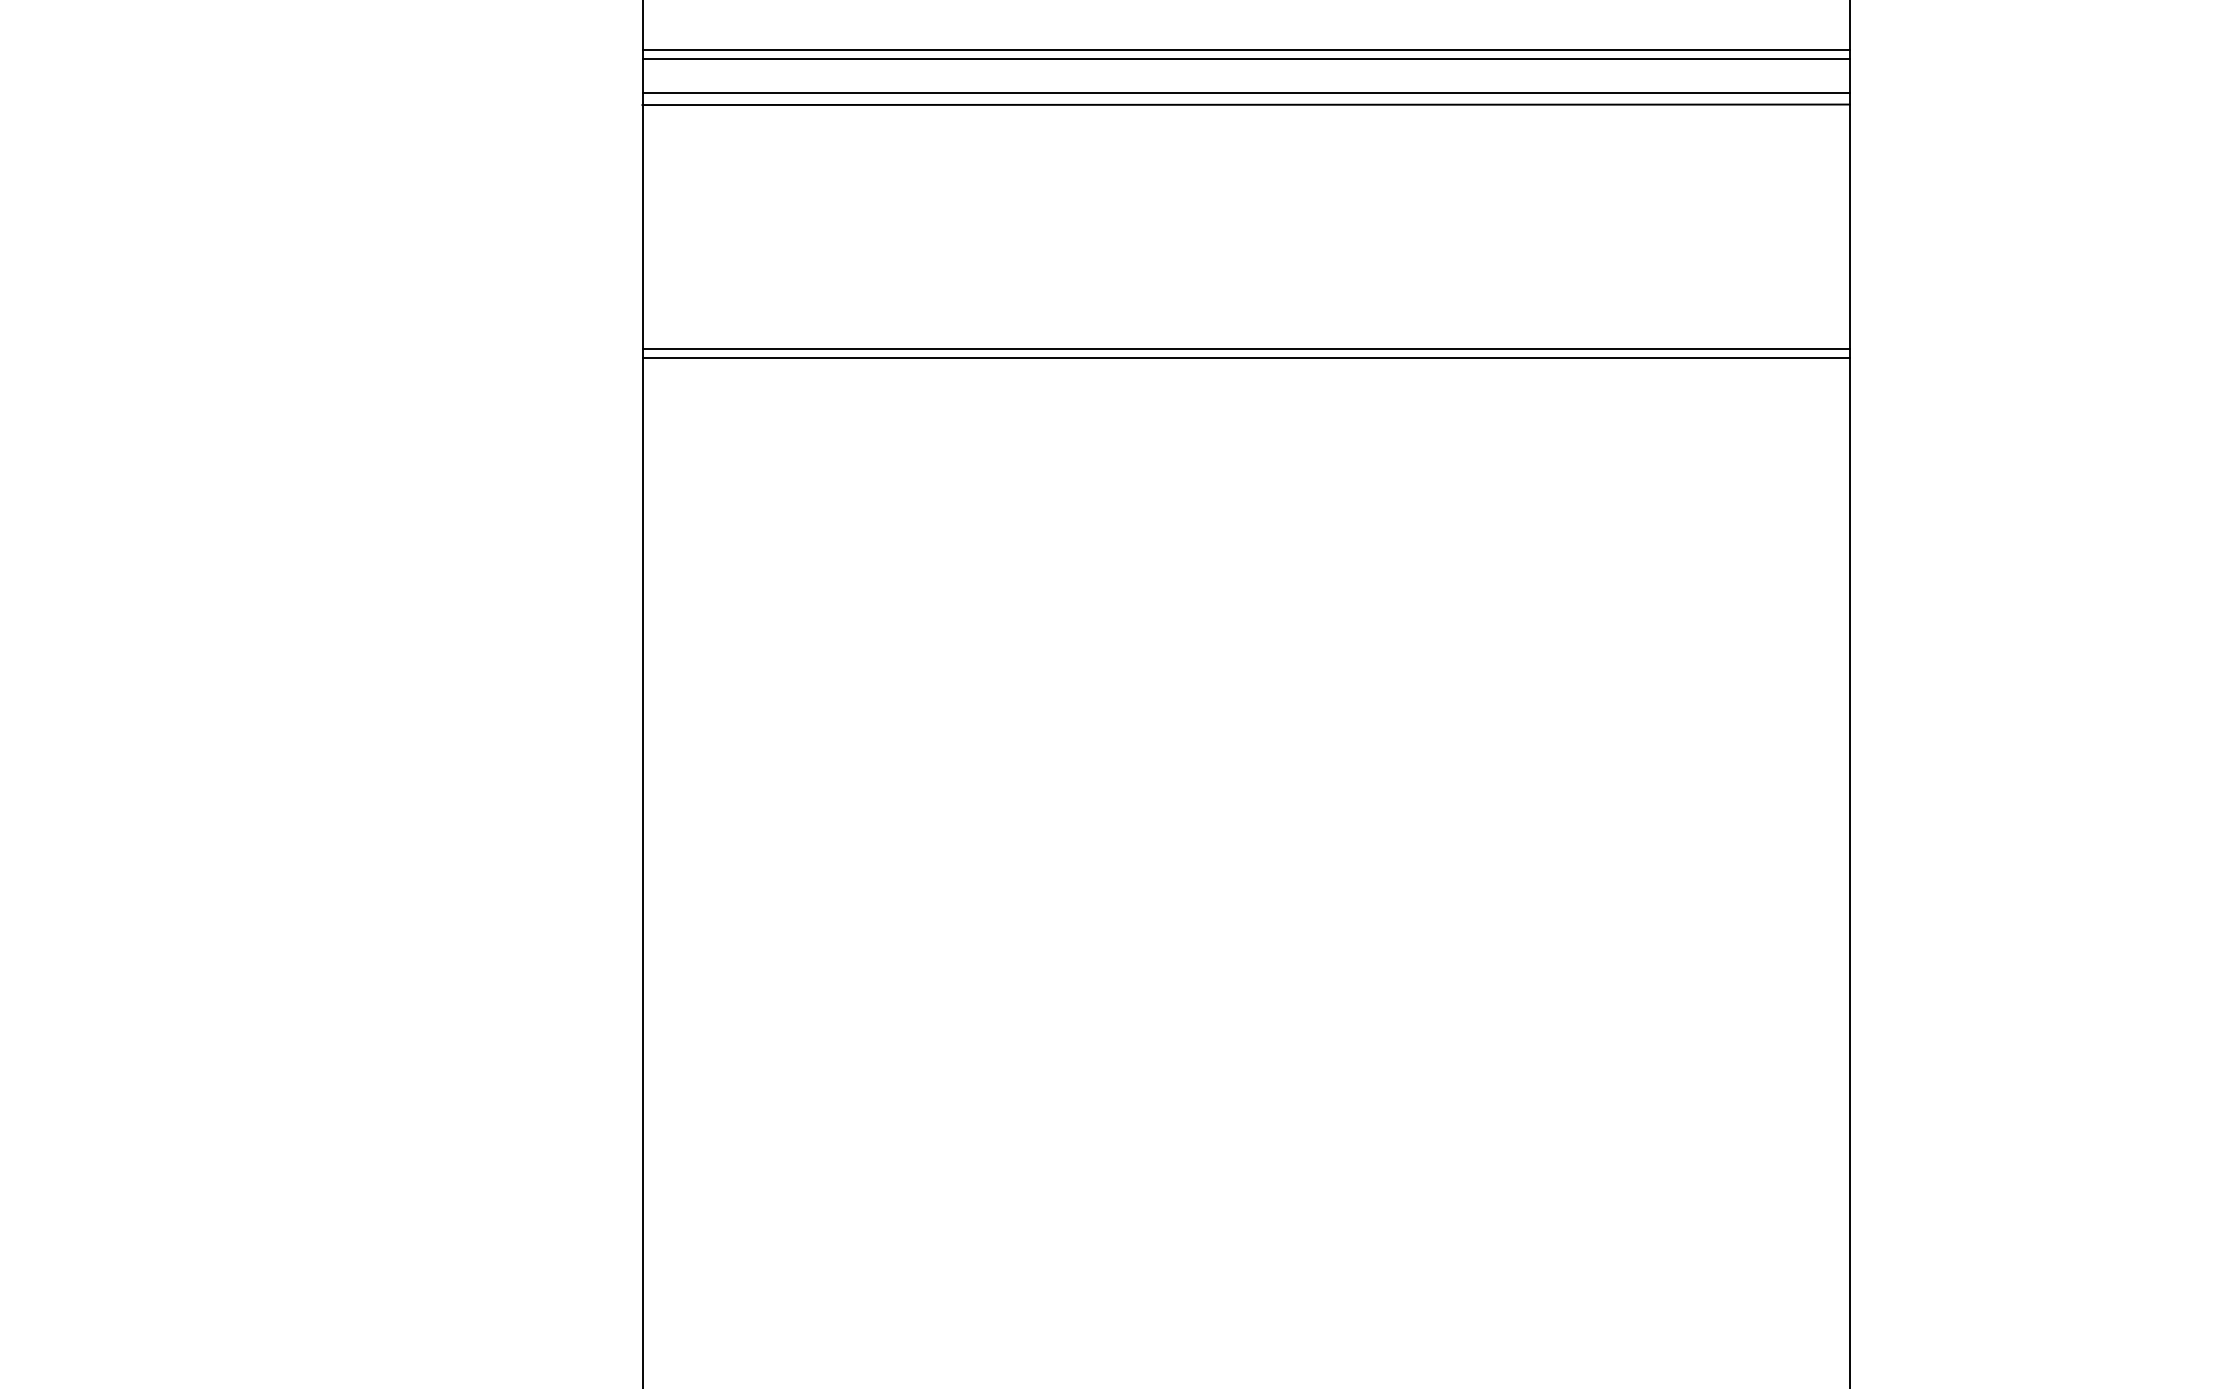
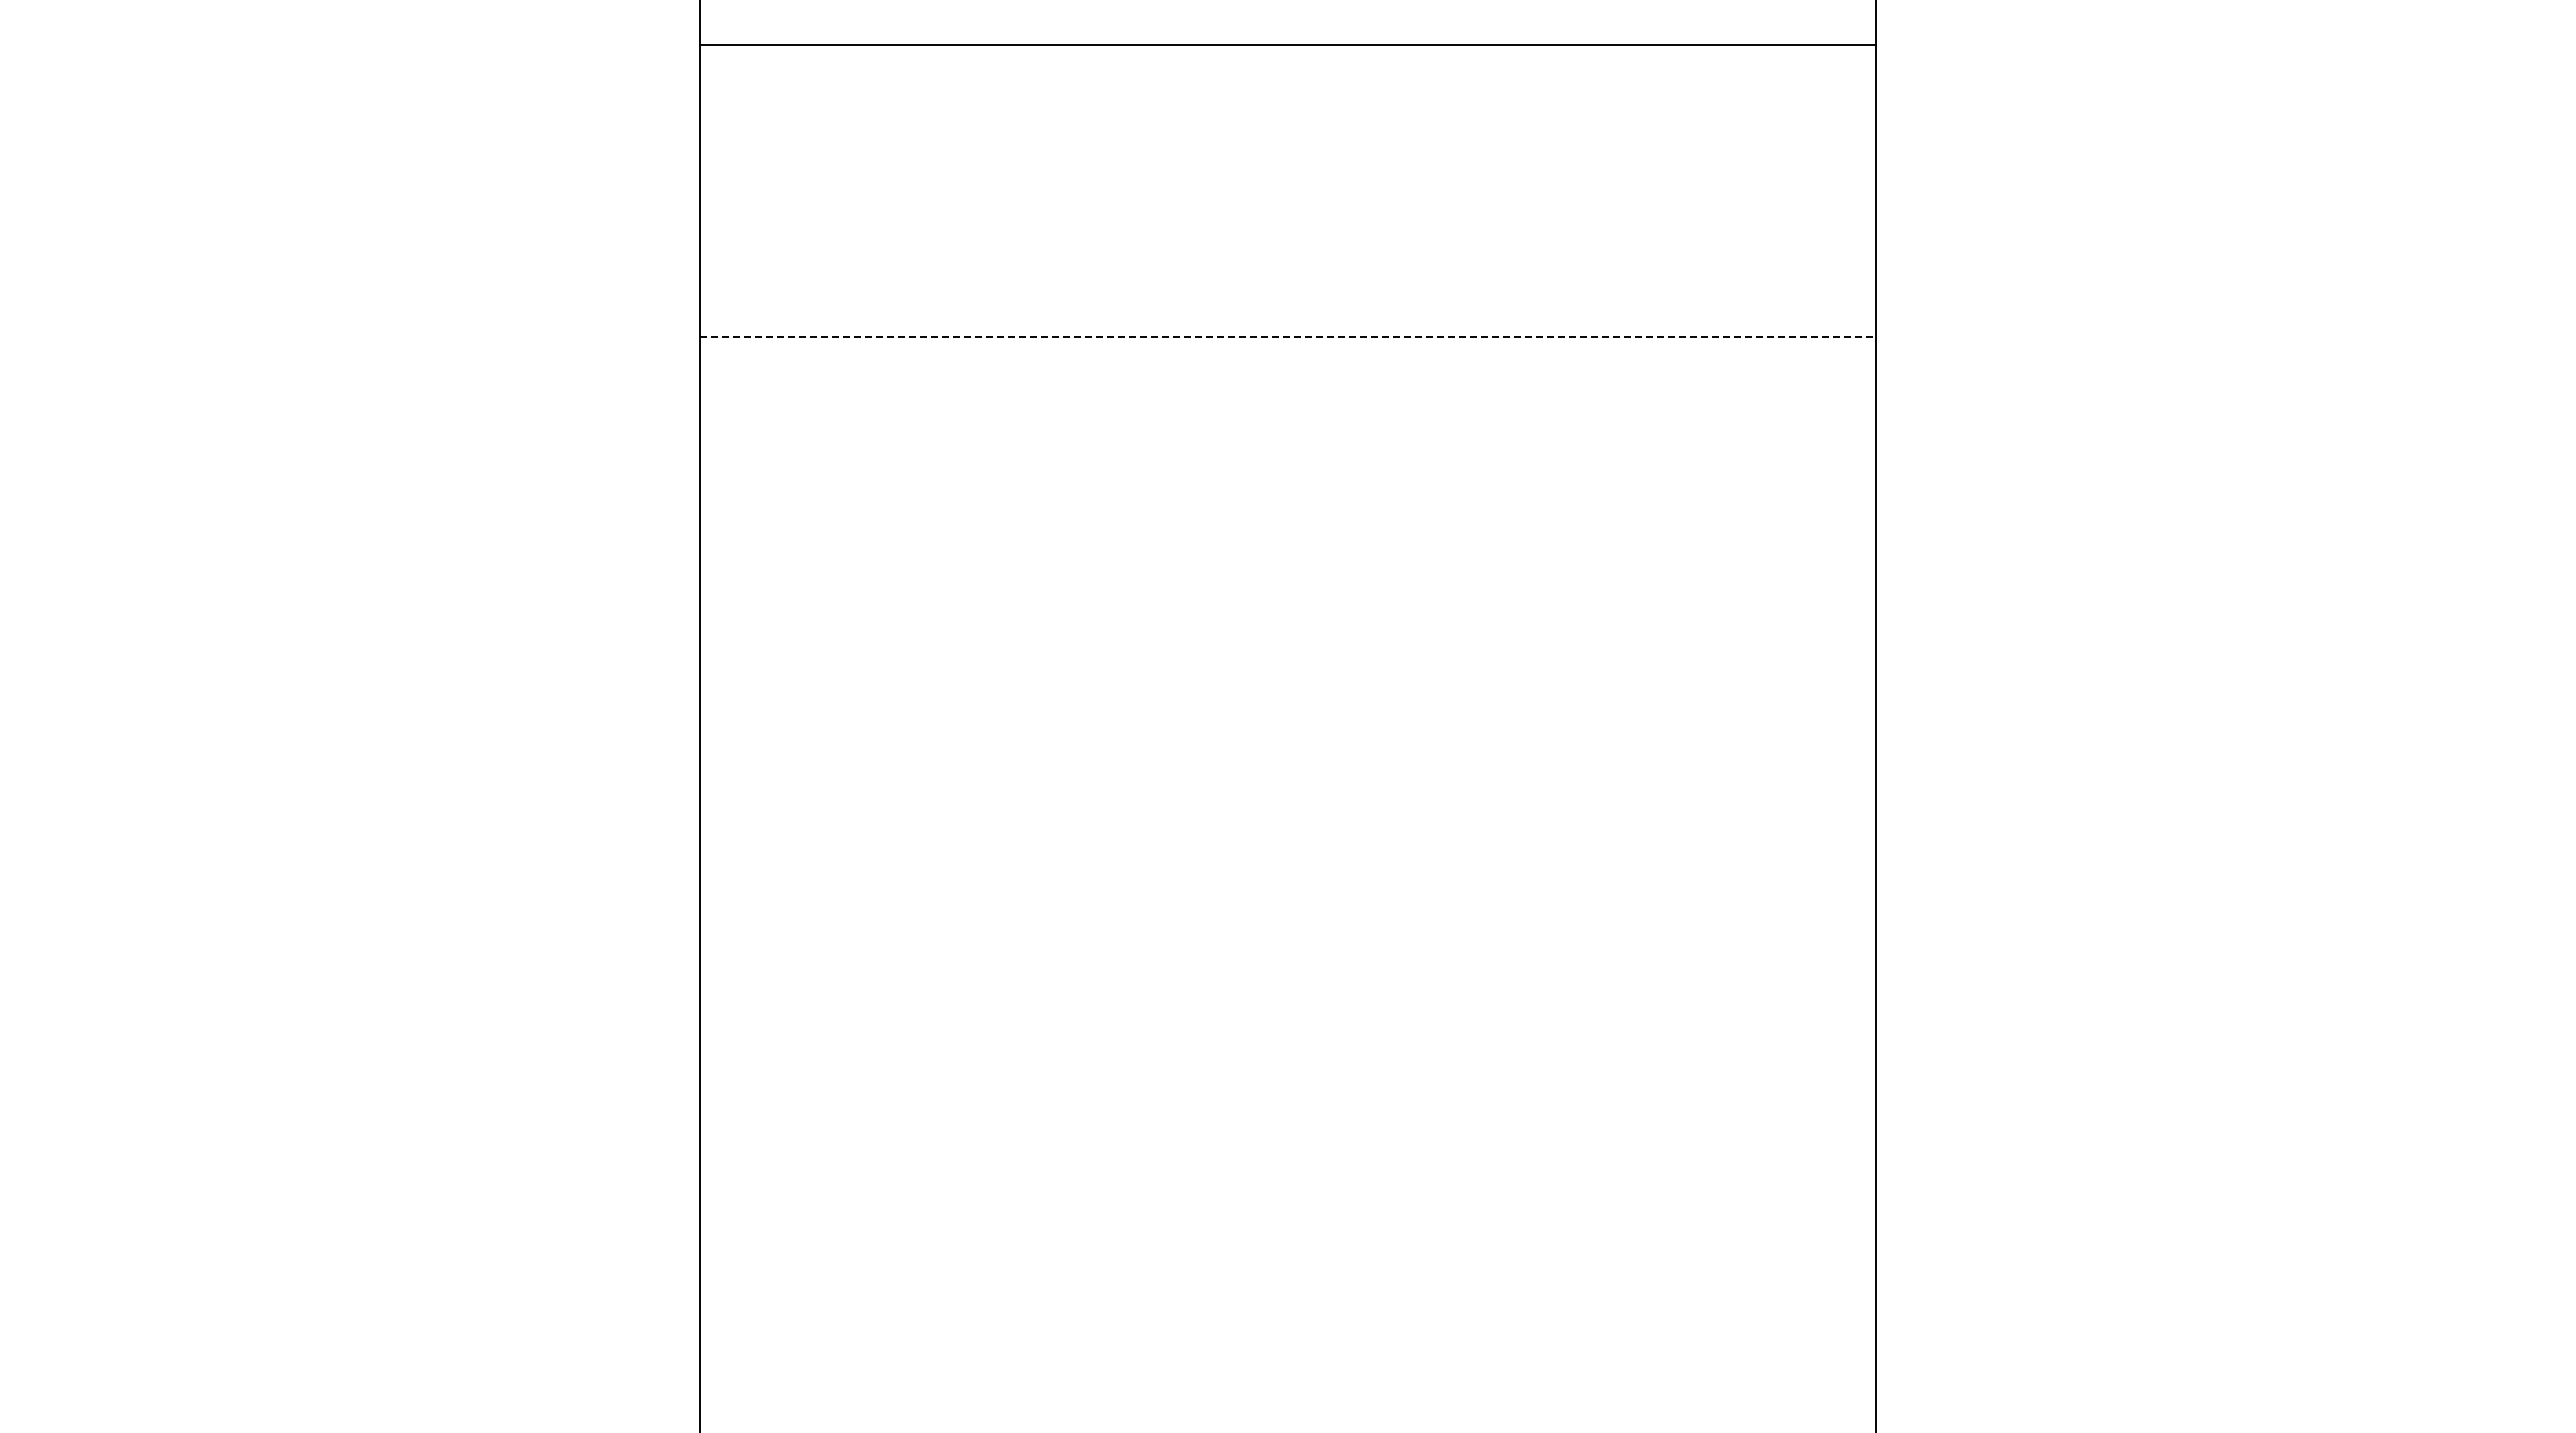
line: (1245, 50) -> (1287, 37), removed
line: (1245, 92) -> (1287, 78), removed
line: (1245, 105) -> (1287, 90), removed
line: (1245, 349) -> (1287, 328), removed
line: (1246, 357) -> (1288, 336), solid -> dashed

